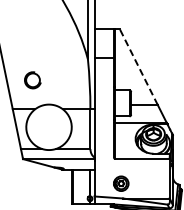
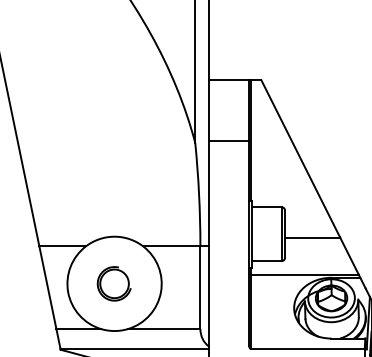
line: (138, 66) -> (300, 157), dashed -> solid
part: (32, 80) -> (113, 284), moved

